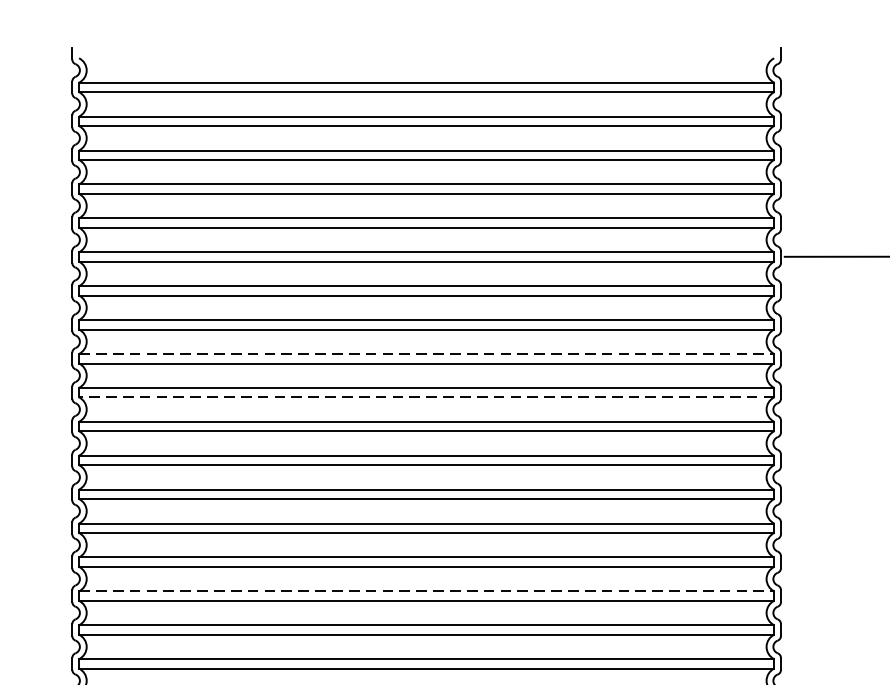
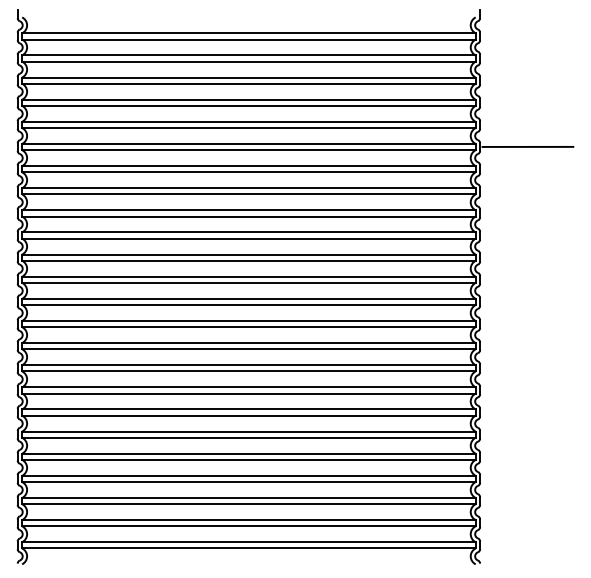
line: (425, 354) -> (248, 210), dashed -> solid
line: (425, 397) -> (248, 238), dashed -> solid
line: (425, 591) -> (248, 365), dashed -> solid

